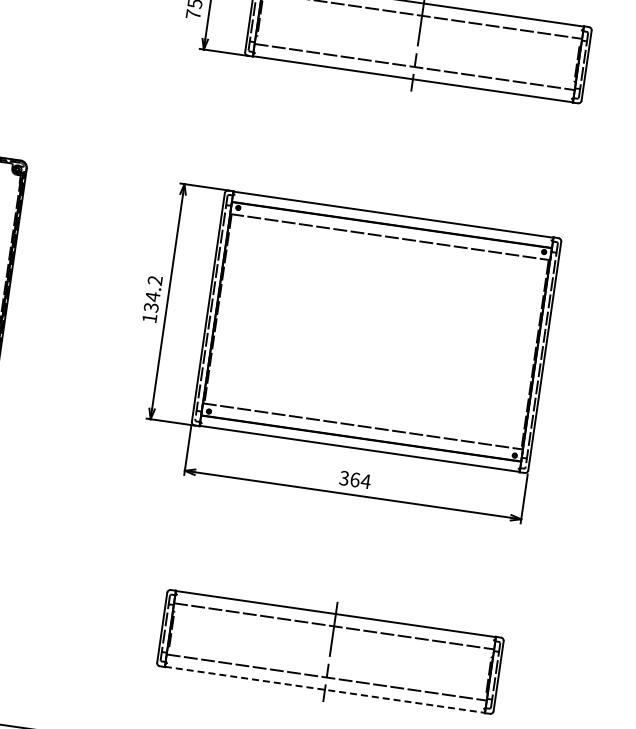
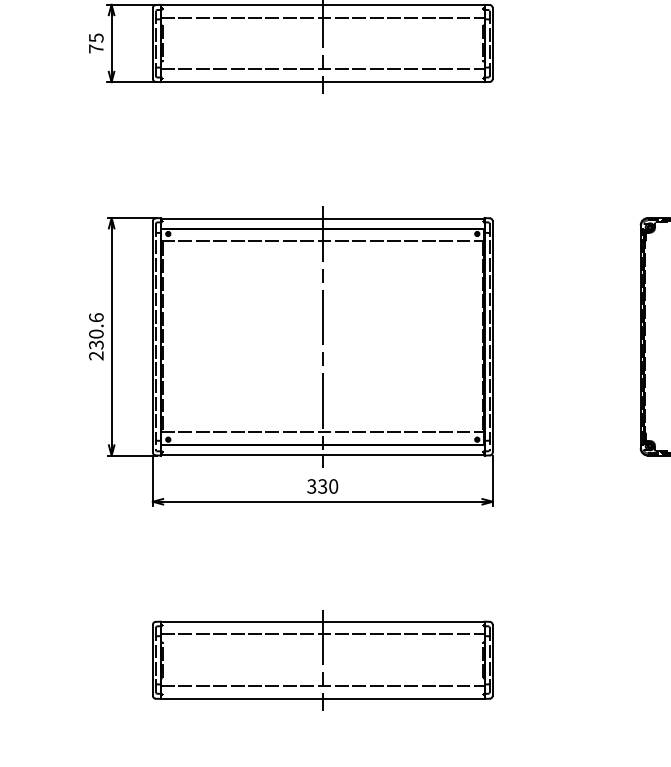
text: (152, 299) -> (96, 336), 134.2 -> 230.6
line: (376, 331) -> (322, 336), added
text: (360, 480) -> (328, 486), 364 -> 330
line: (324, 689) -> (322, 698), dashed -> solid

